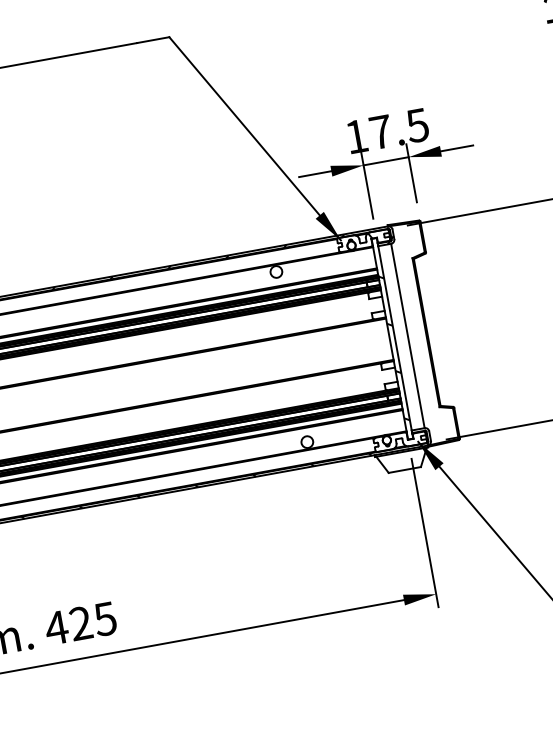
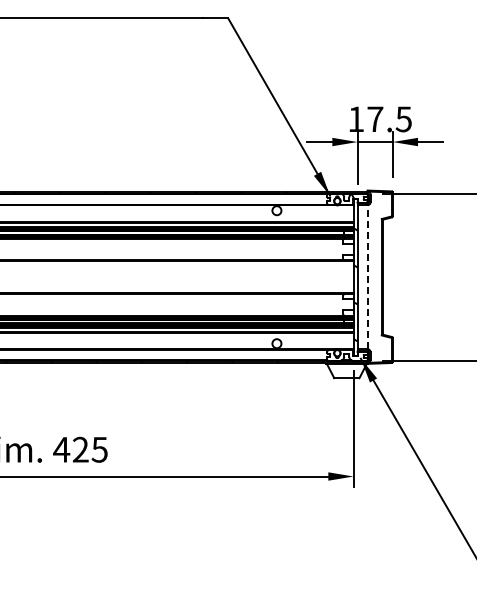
line: (407, 335) -> (367, 276), solid -> dashed

